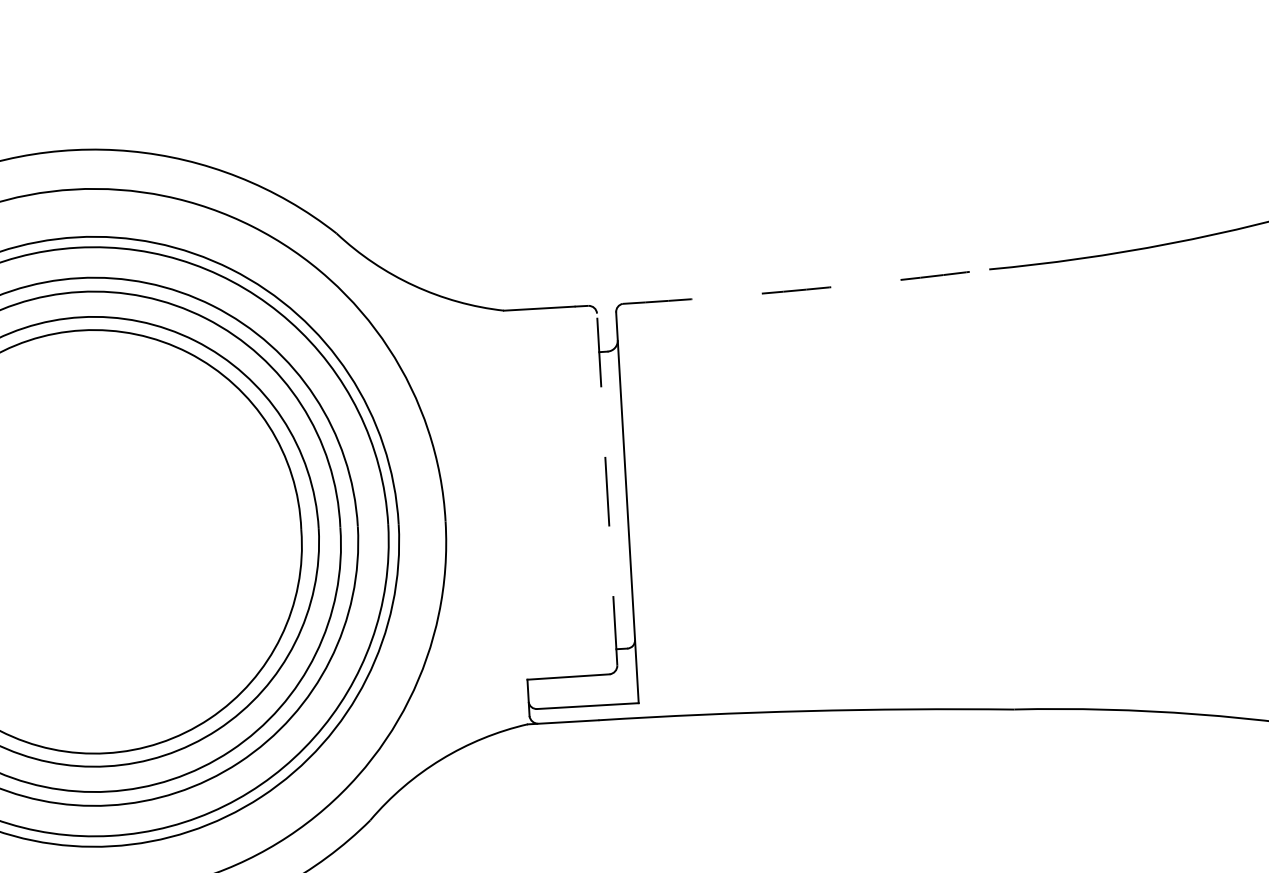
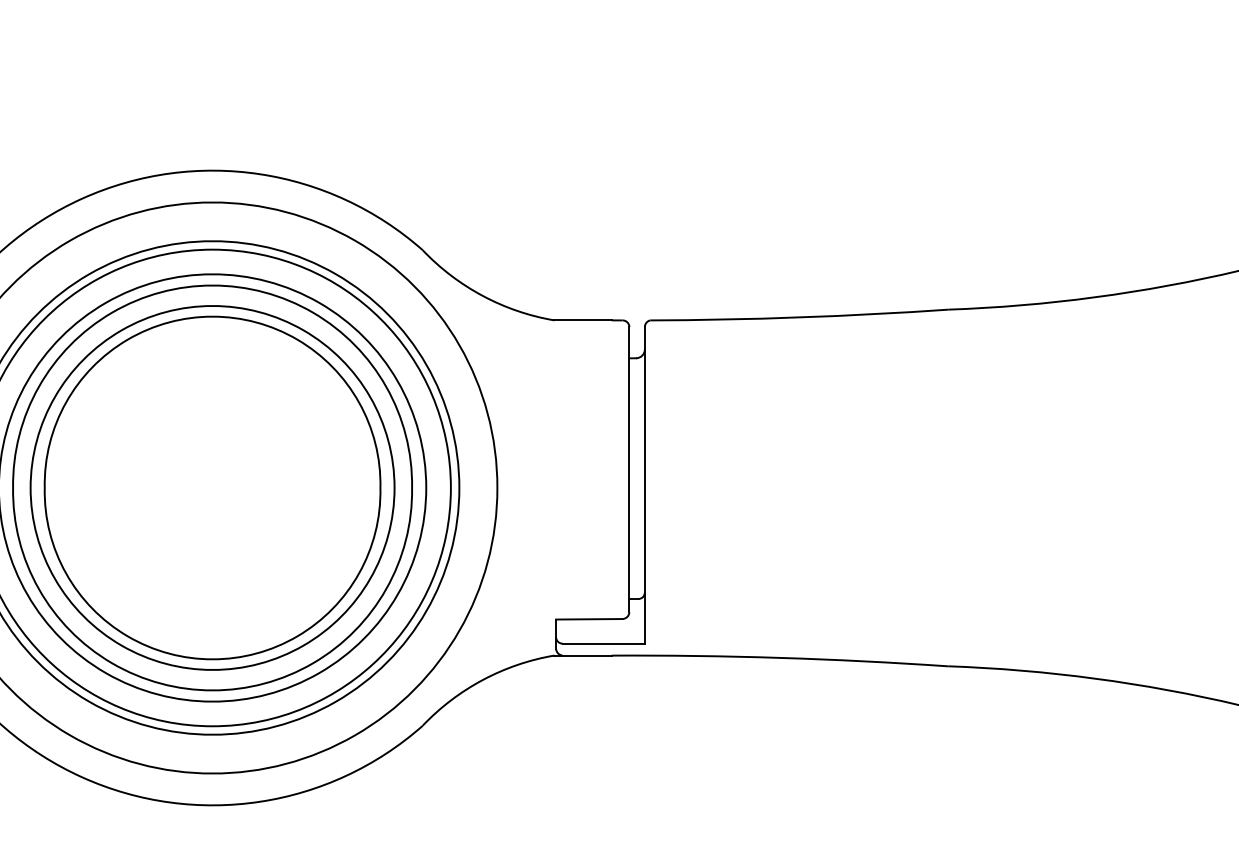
arc: (806, 289) -> (799, 317), dashed -> solid
line: (607, 489) -> (629, 469), dashed -> solid

